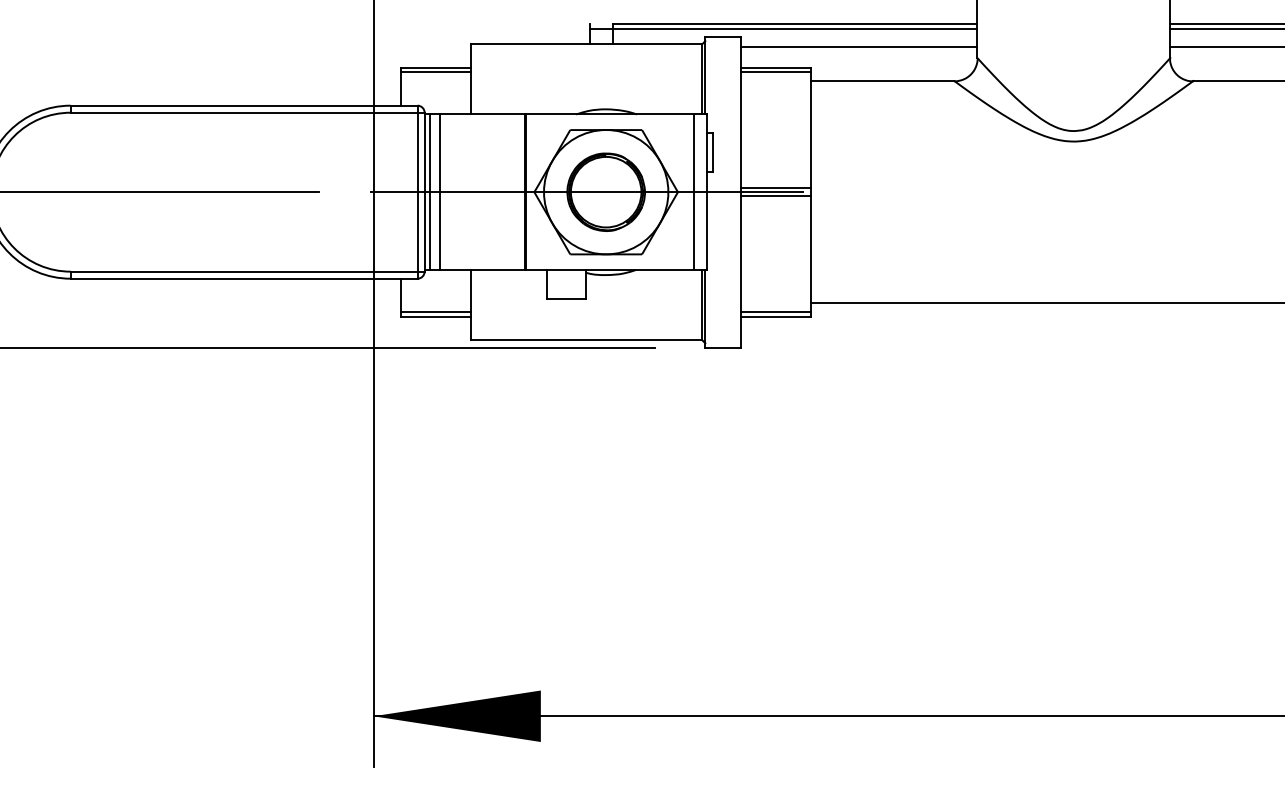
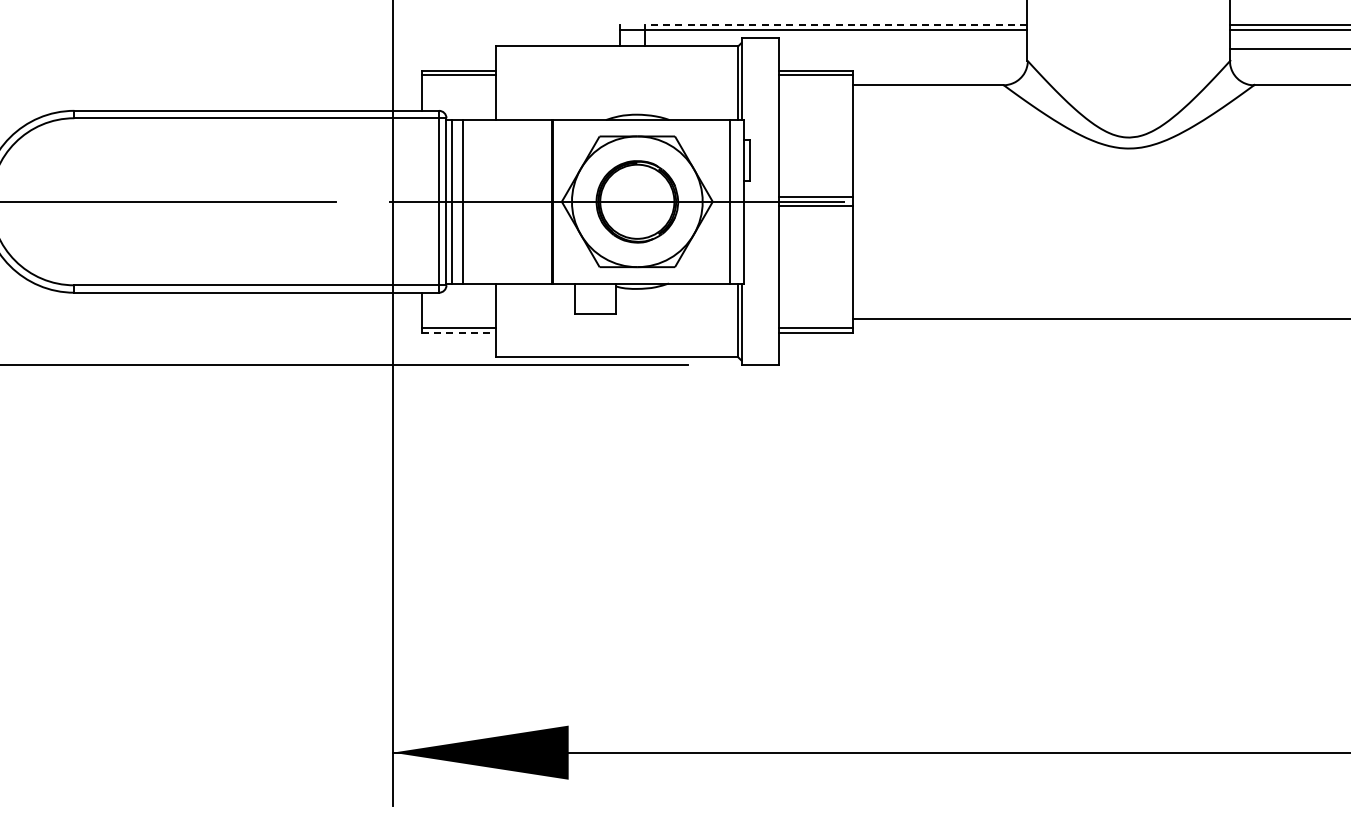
line: (794, 24) -> (835, 25), solid -> dashed
line: (858, 47) -> (902, 49), removed
line: (436, 316) -> (458, 332), solid -> dashed

